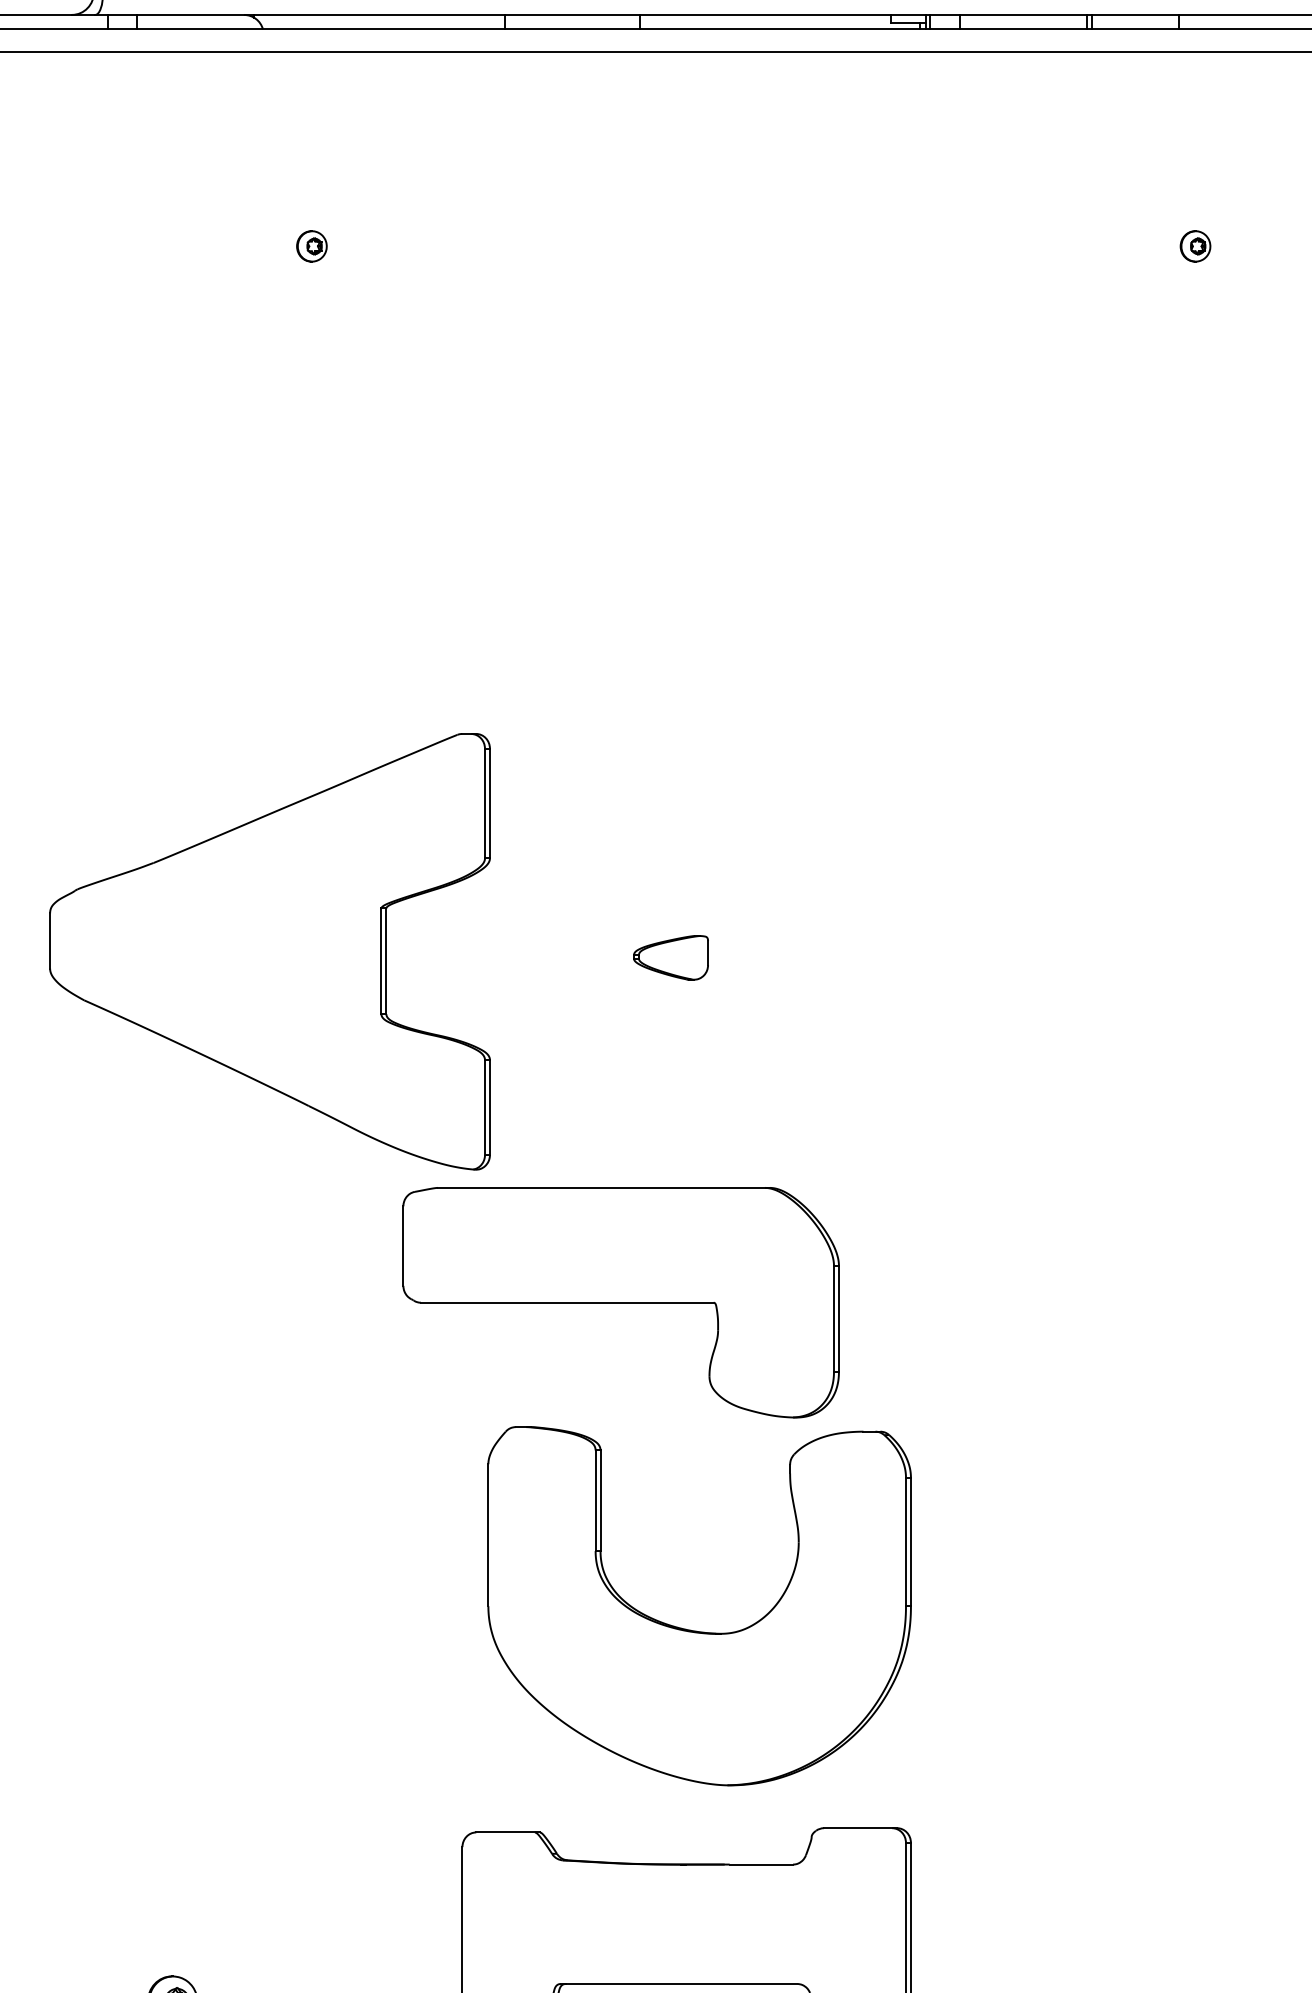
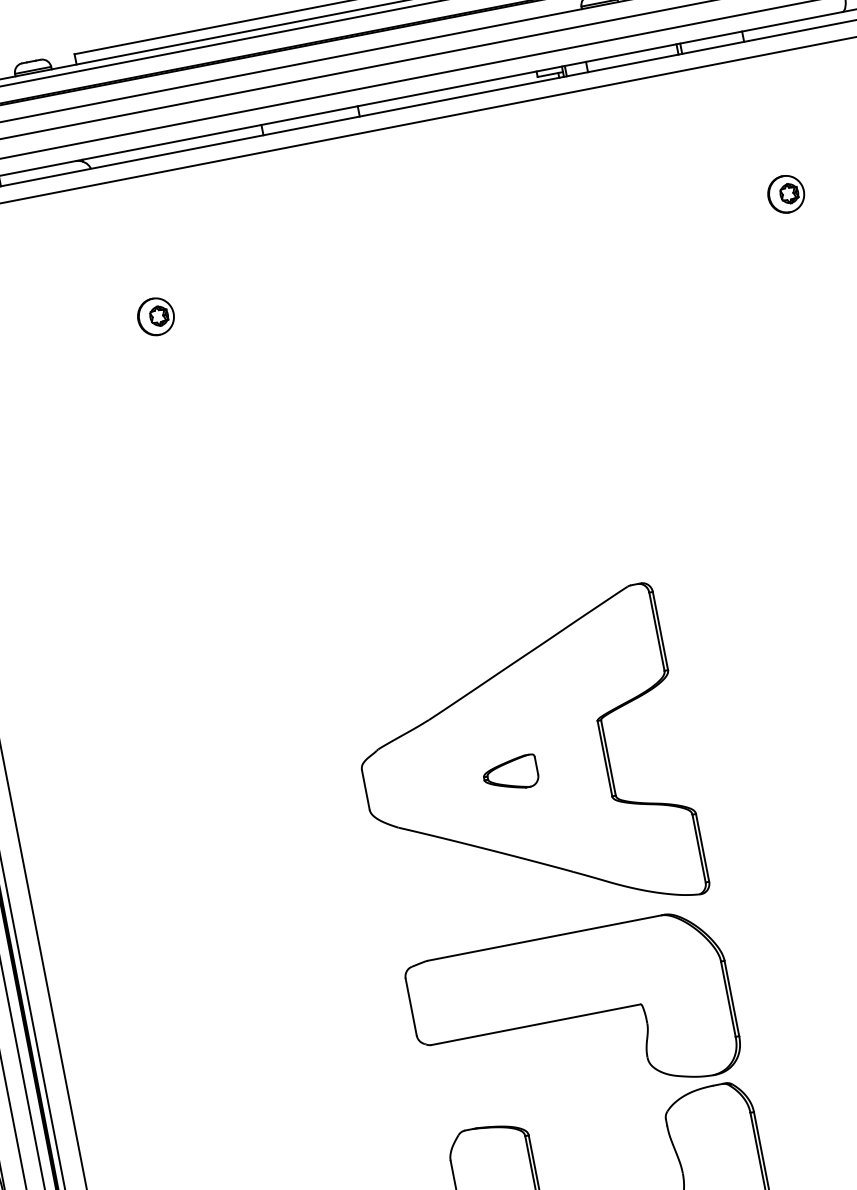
part: (311, 246) -> (155, 316), size x1.67
part: (1195, 246) -> (786, 194), size x1.67
part: (269, 951) -> (523, 767), moved
part: (620, 1302) -> (573, 1017), moved

